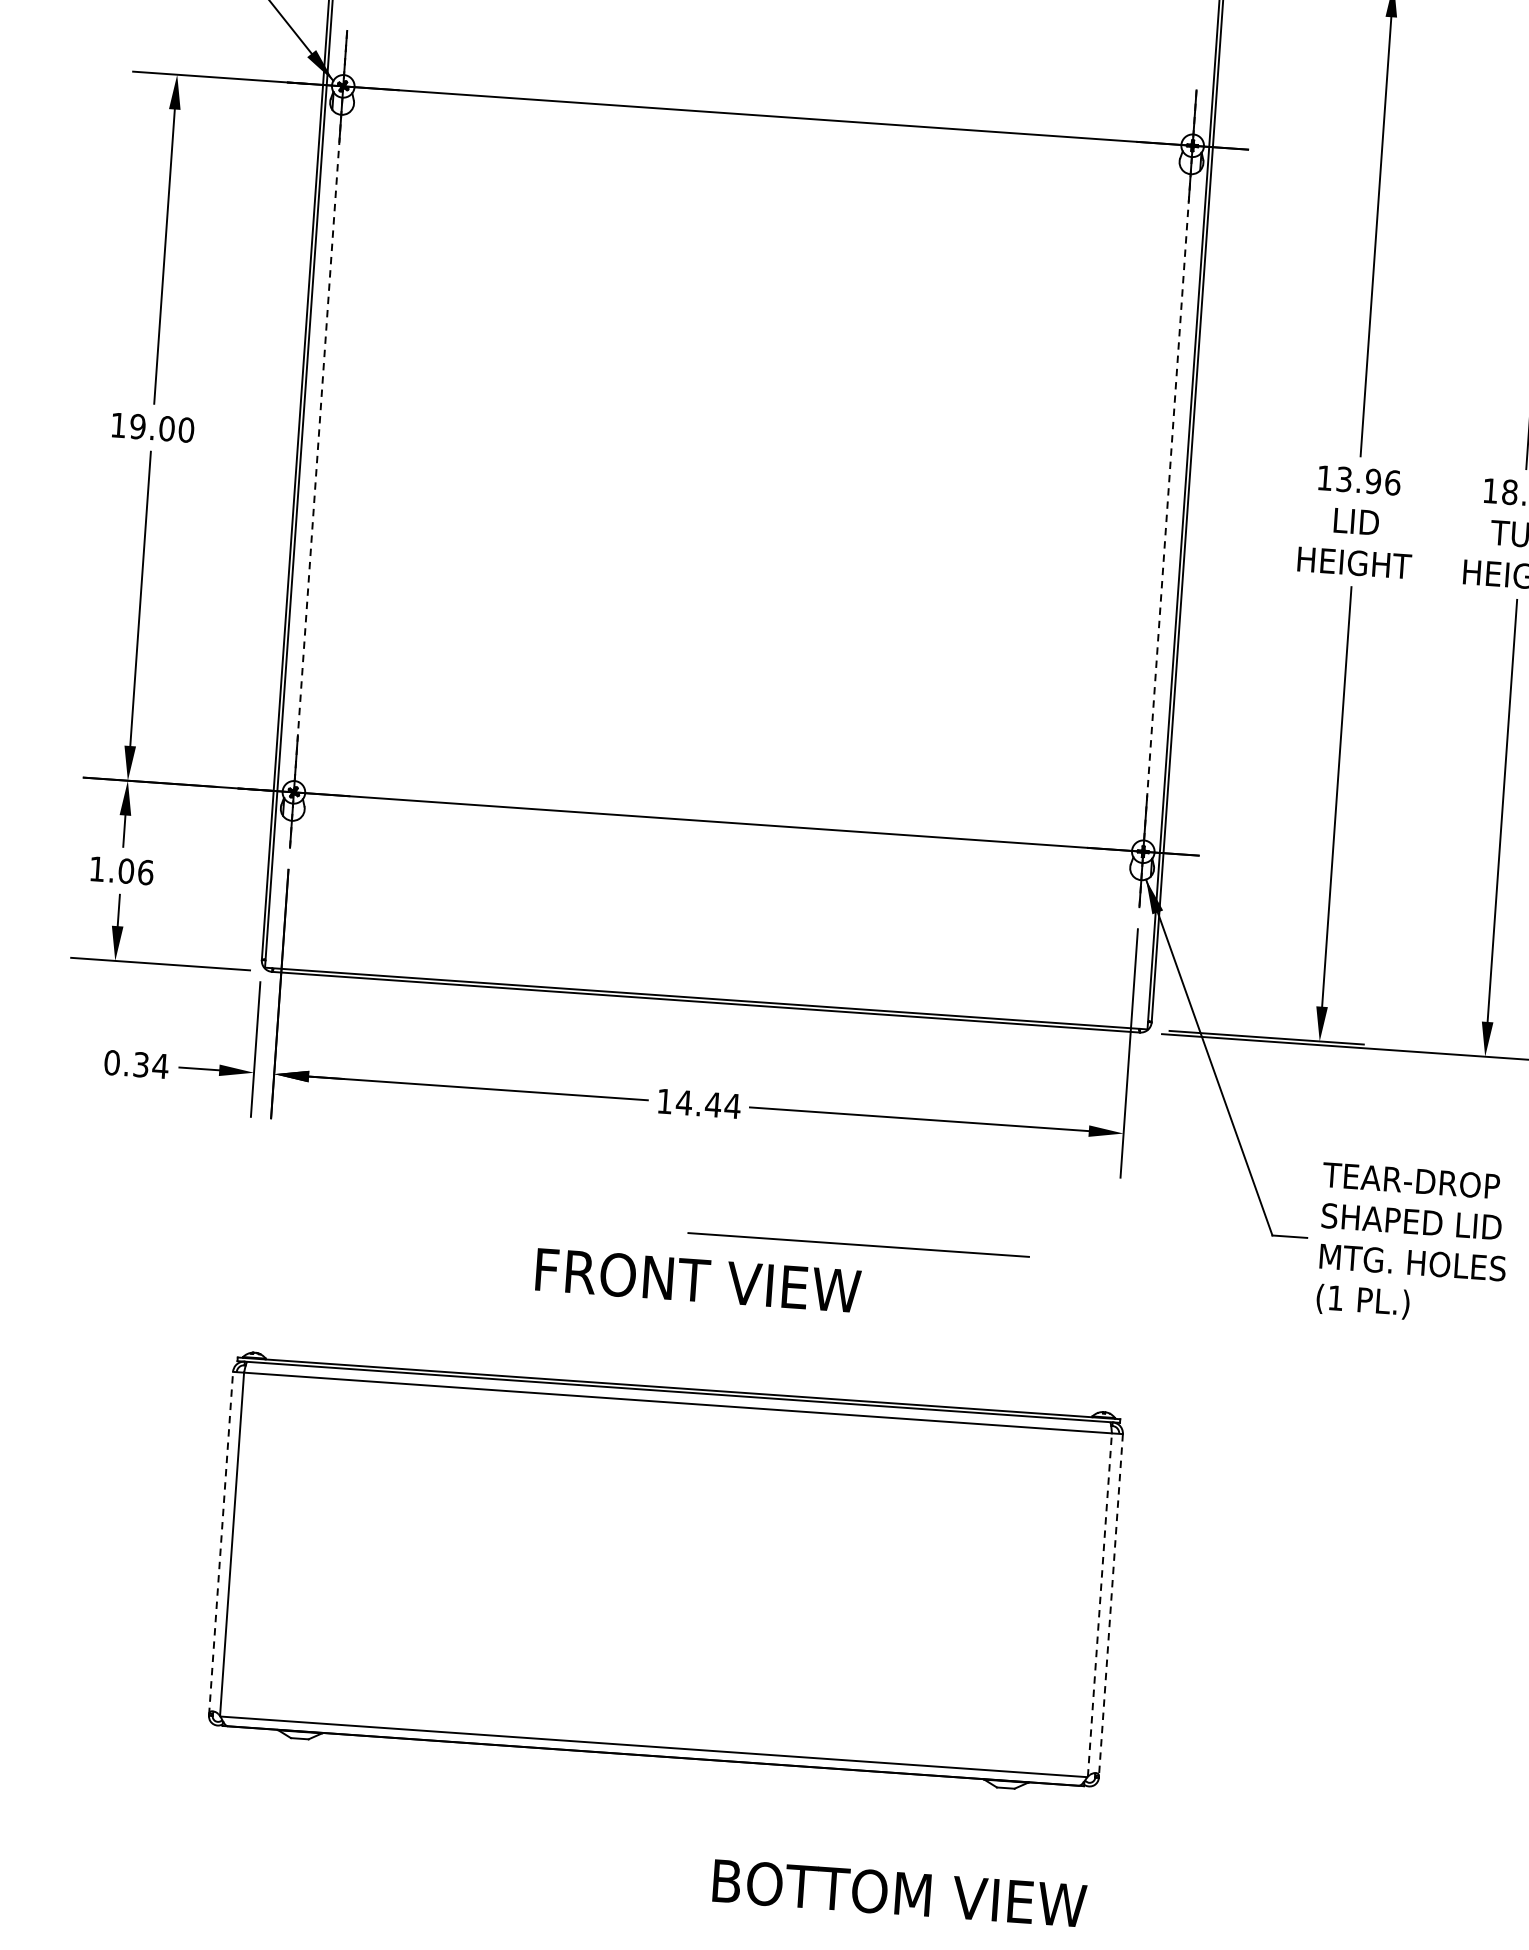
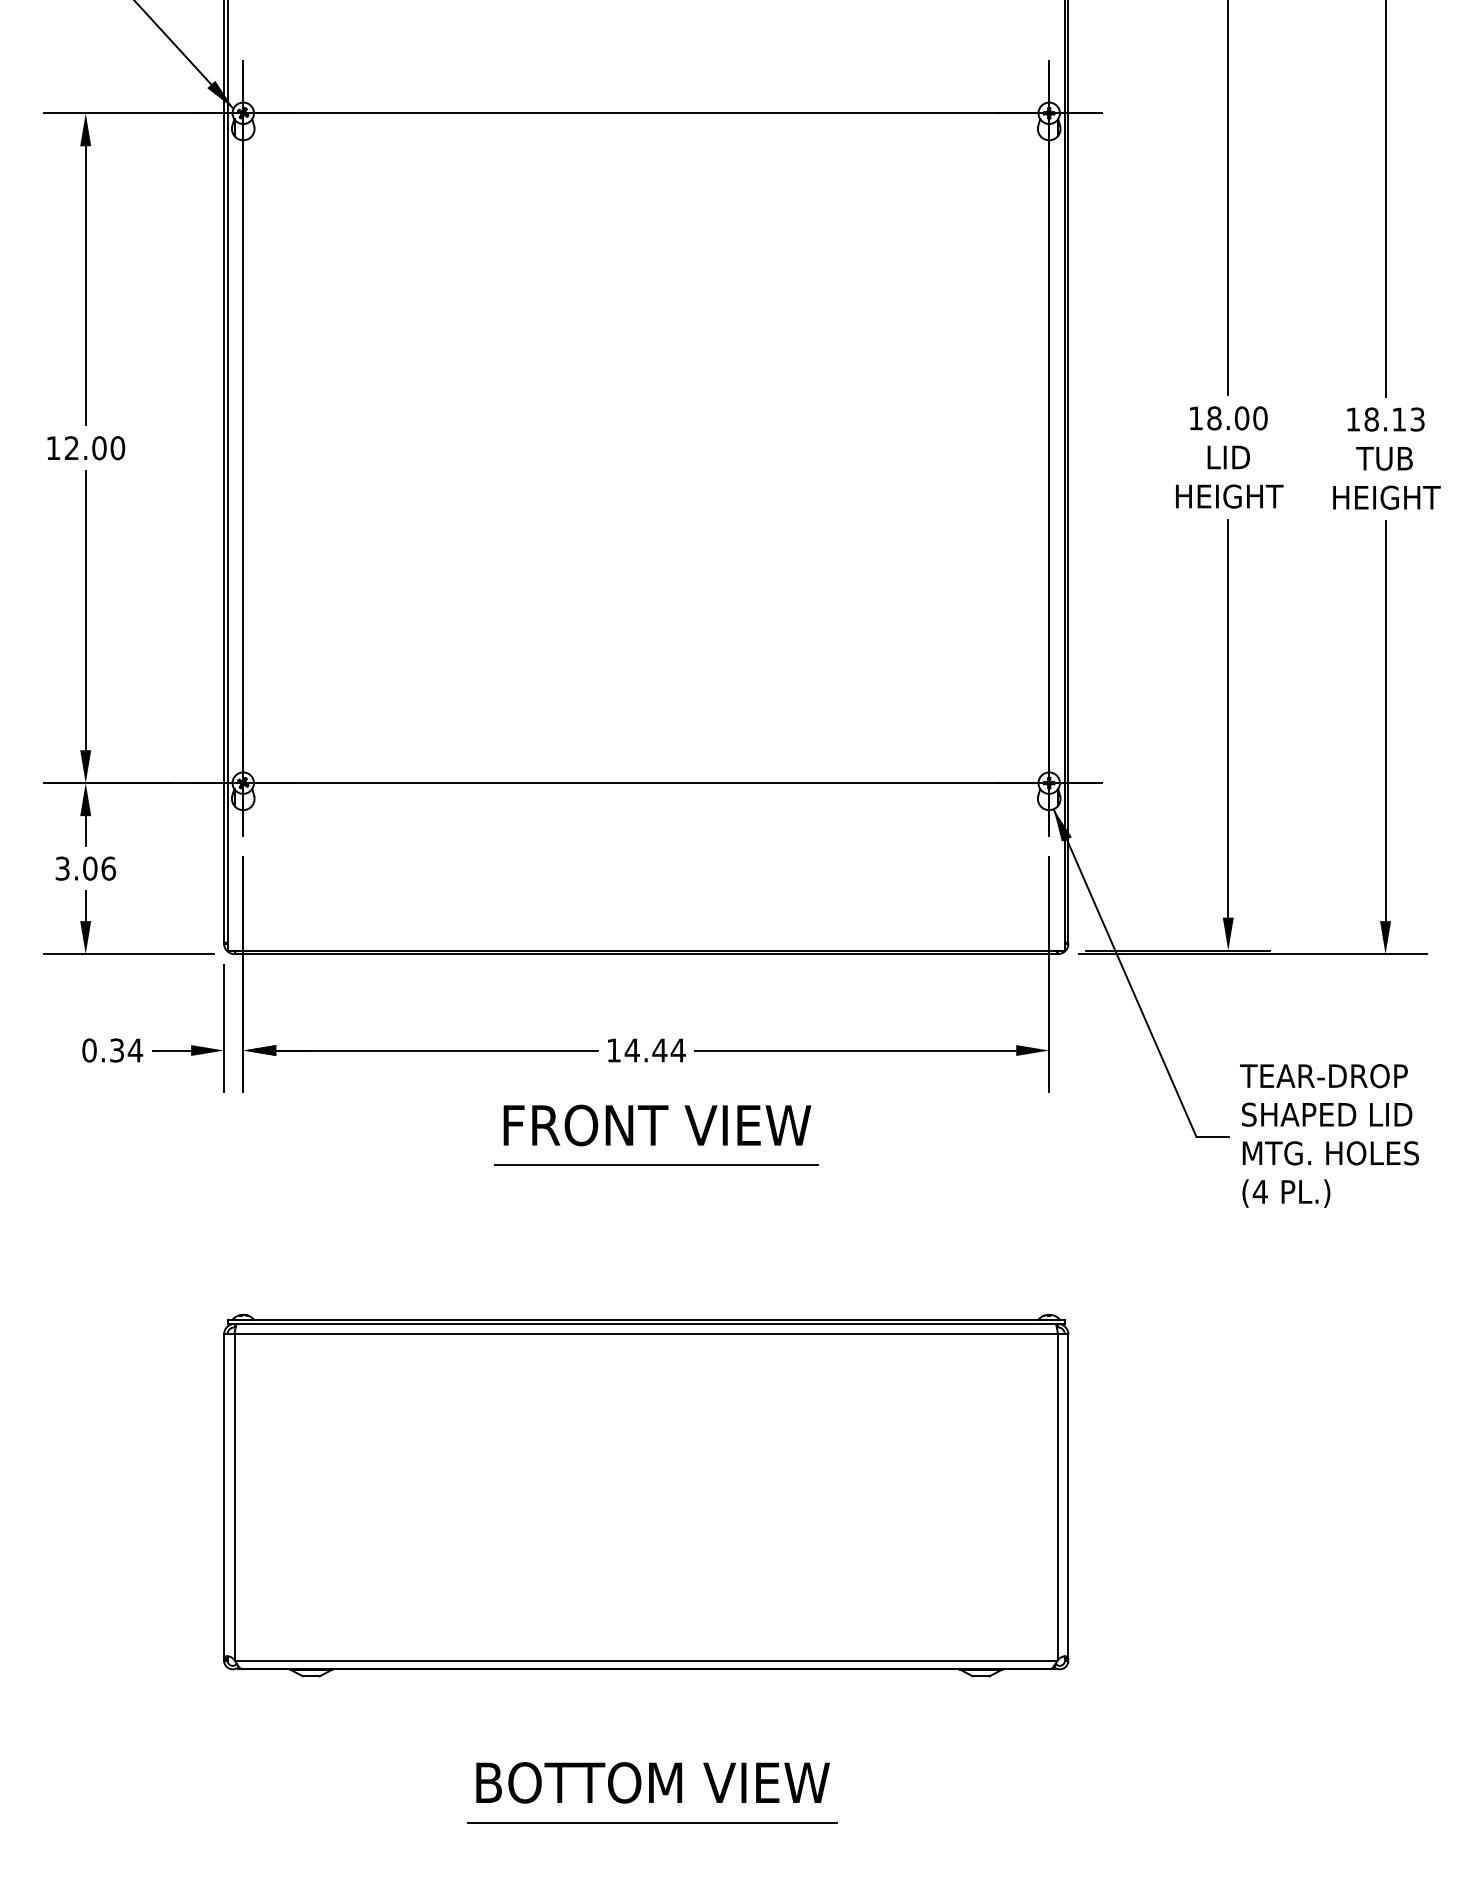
text: (137, 426) -> (71, 448), 19.00 -> 12.00
line: (318, 439) -> (243, 448), dashed -> solid
text: (1368, 481) -> (1237, 418), 13.96 -> 18.00
line: (1168, 499) -> (1049, 448), dashed -> solid
text: (97, 868) -> (62, 868), 1.06 -> 3.06
line: (858, 1244) -> (656, 1164), moved
text: (698, 1280) -> (657, 1125), moved
text: (1334, 1297) -> (1259, 1191), (1 -> (4
line: (221, 1543) -> (224, 1497), dashed -> solid
line: (1099, 1605) -> (1057, 1497), dashed -> solid
line: (1110, 1606) -> (1068, 1497), dashed -> solid
text: (899, 1893) -> (652, 1782), moved
line: (648, 1917) -> (652, 1822), added

